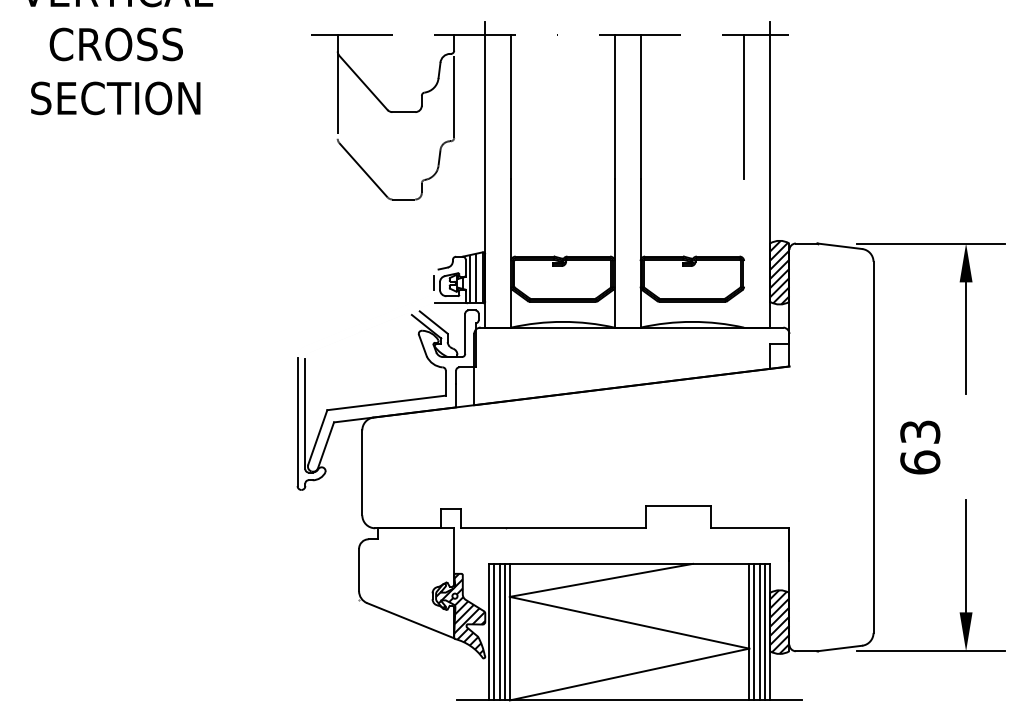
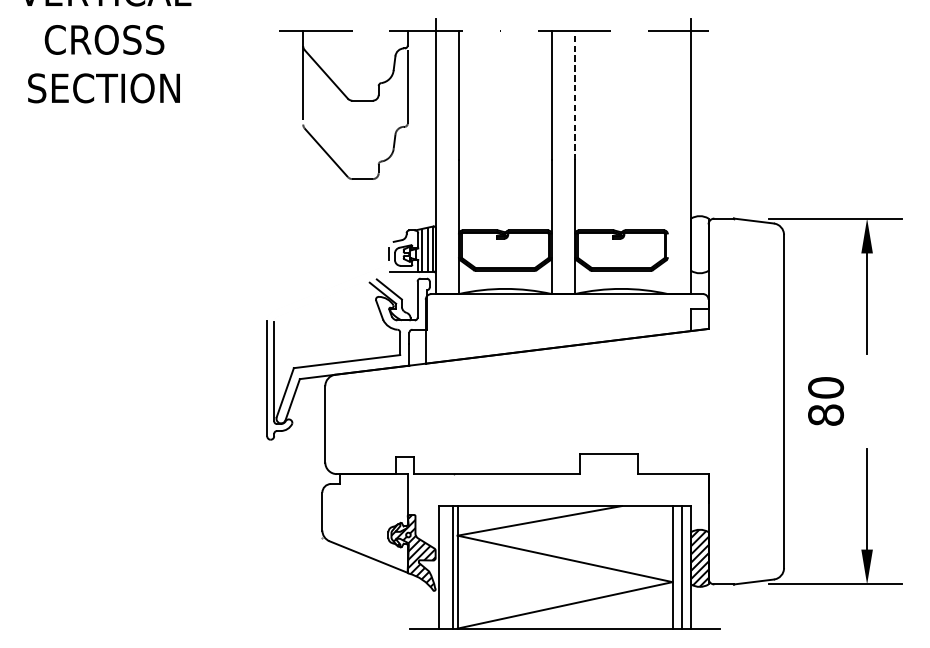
line: (640, 106) -> (574, 95), solid -> dashed
line: (744, 106) -> (668, 95), removed
hatch: (779, 272) -> (699, 244), removed
text: (920, 447) -> (826, 401), 63 -> 80
line: (494, 631) -> (443, 566), removed
line: (499, 631) -> (448, 566), removed
line: (754, 631) -> (677, 566), removed
line: (764, 631) -> (686, 566), removed

